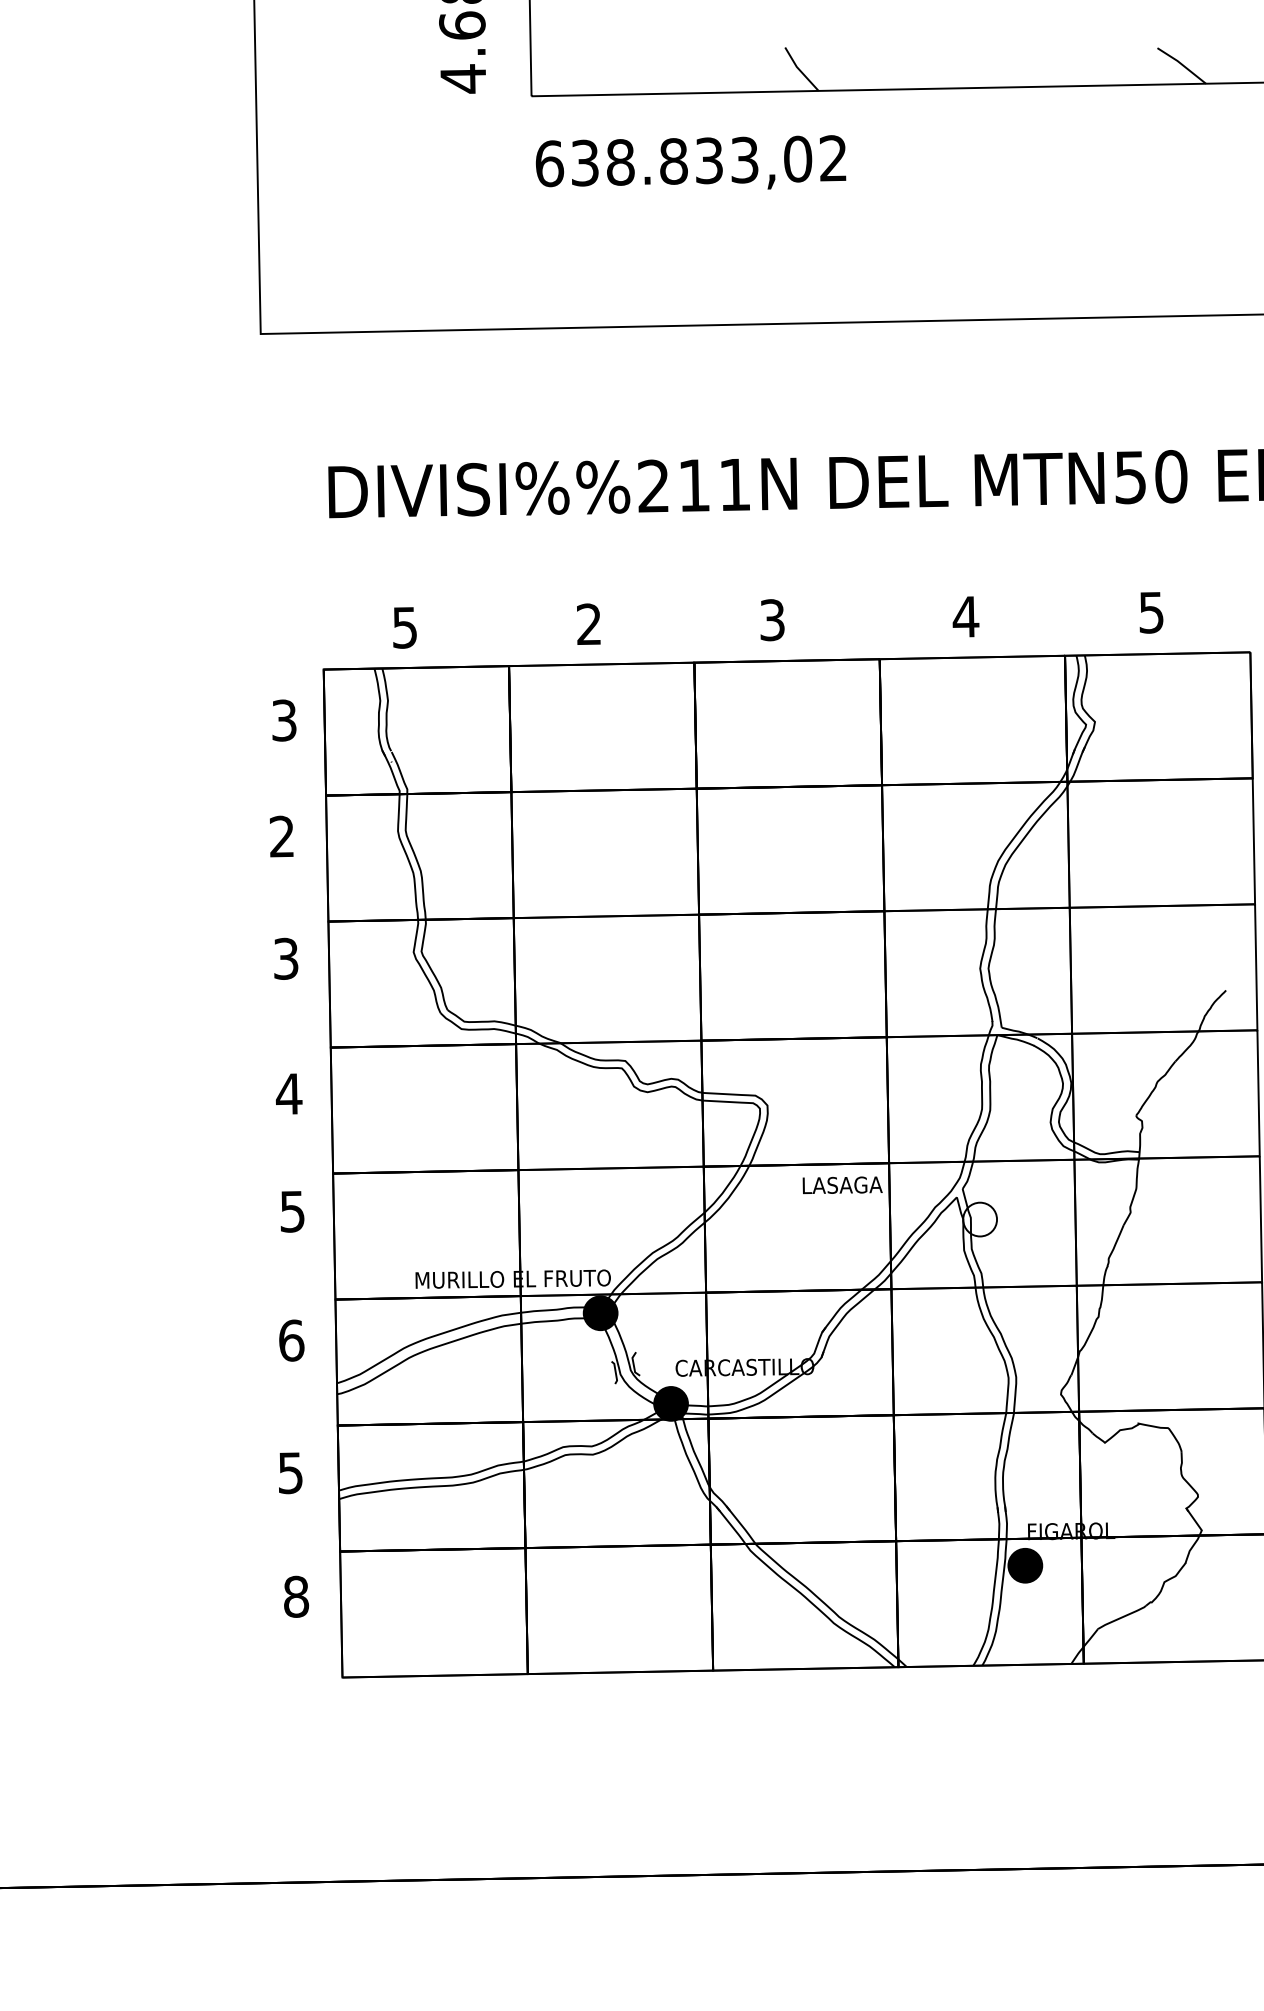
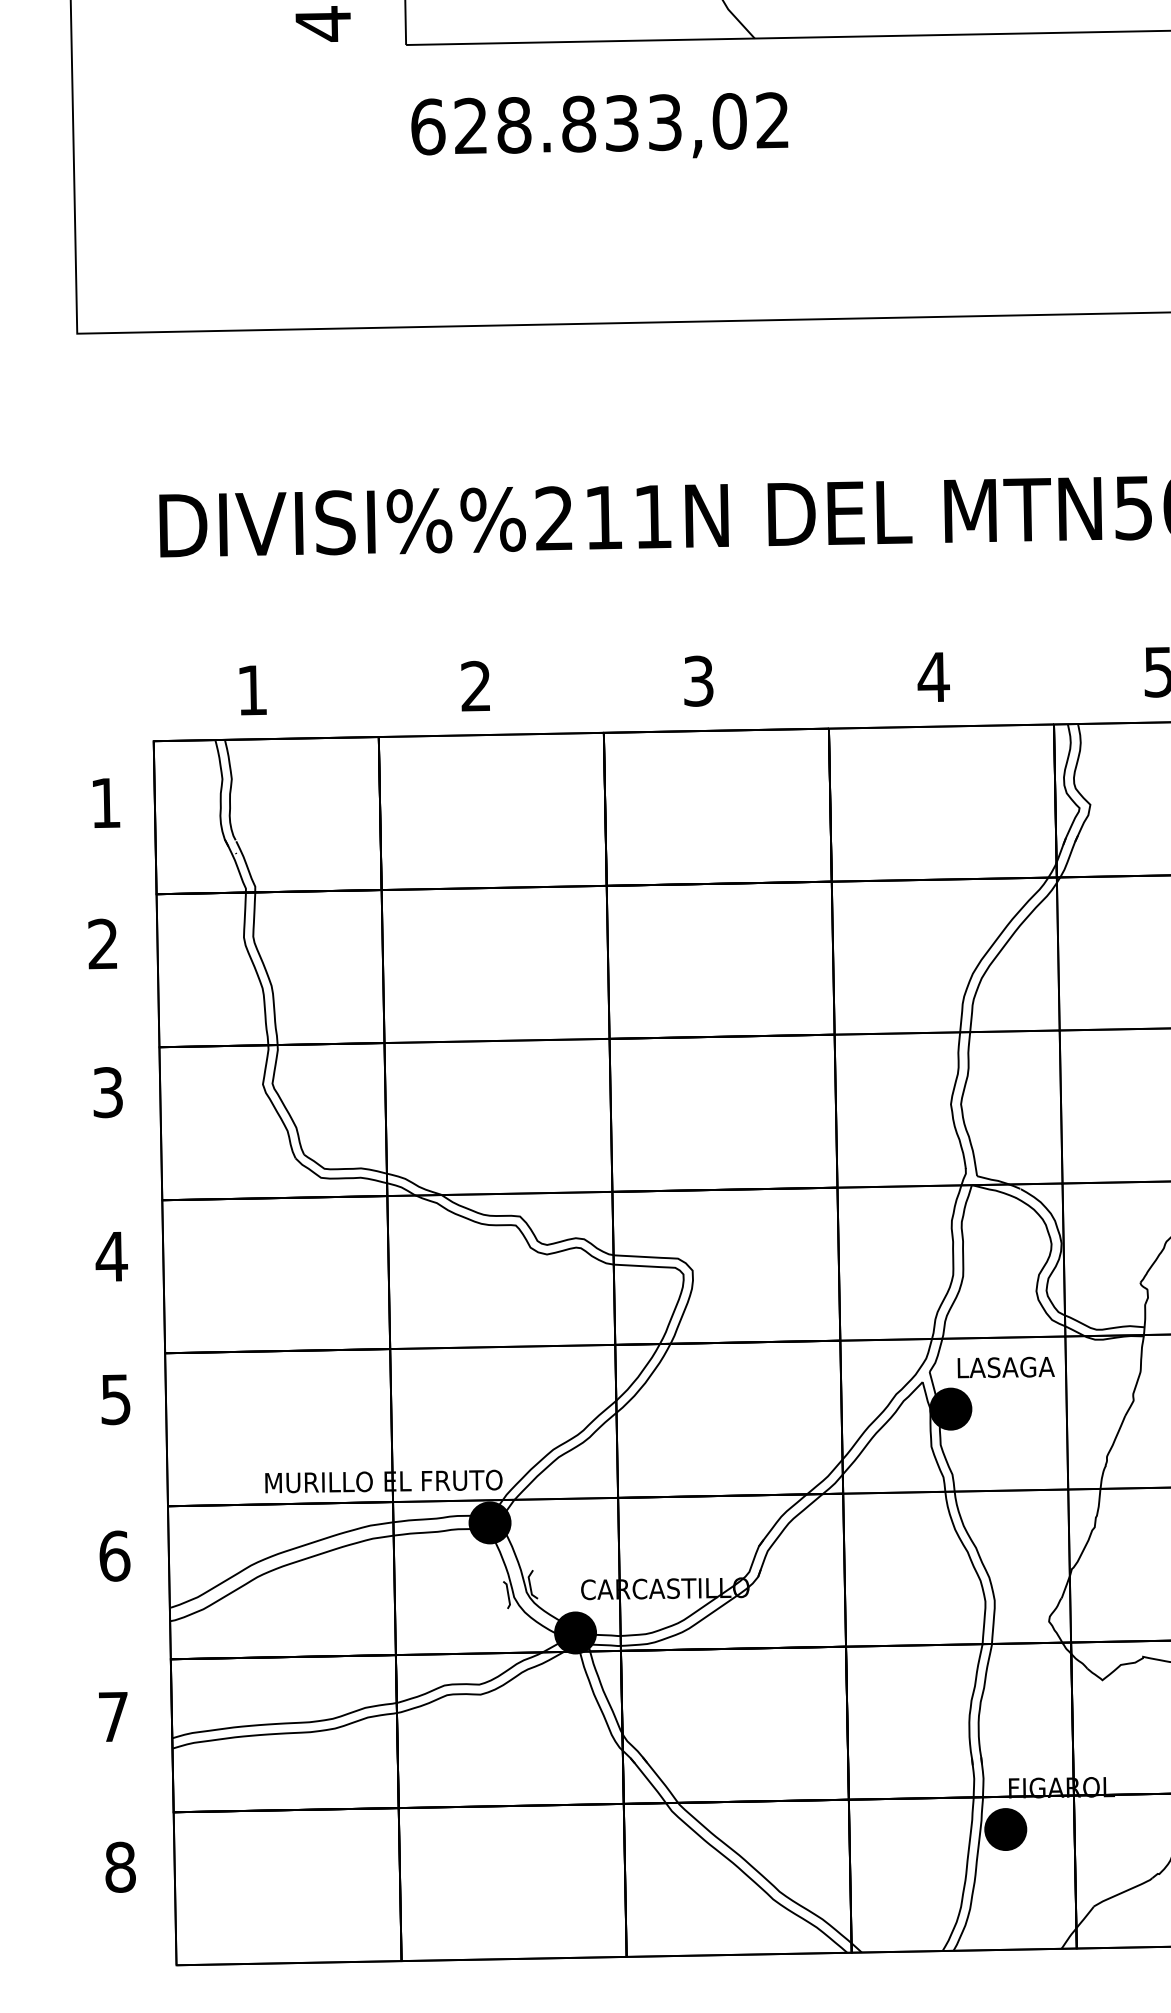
text: (584, 162) -> (470, 125), 638.833,02 -> 628.833,02
text: (404, 627) -> (251, 690), 5 -> 1
text: (284, 720) -> (106, 803), 3 -> 1
text: (842, 1185) -> (1005, 1367), moved
fill: (980, 1219) -> (951, 1409), added
text: (290, 1473) -> (113, 1717), 5 -> 7

